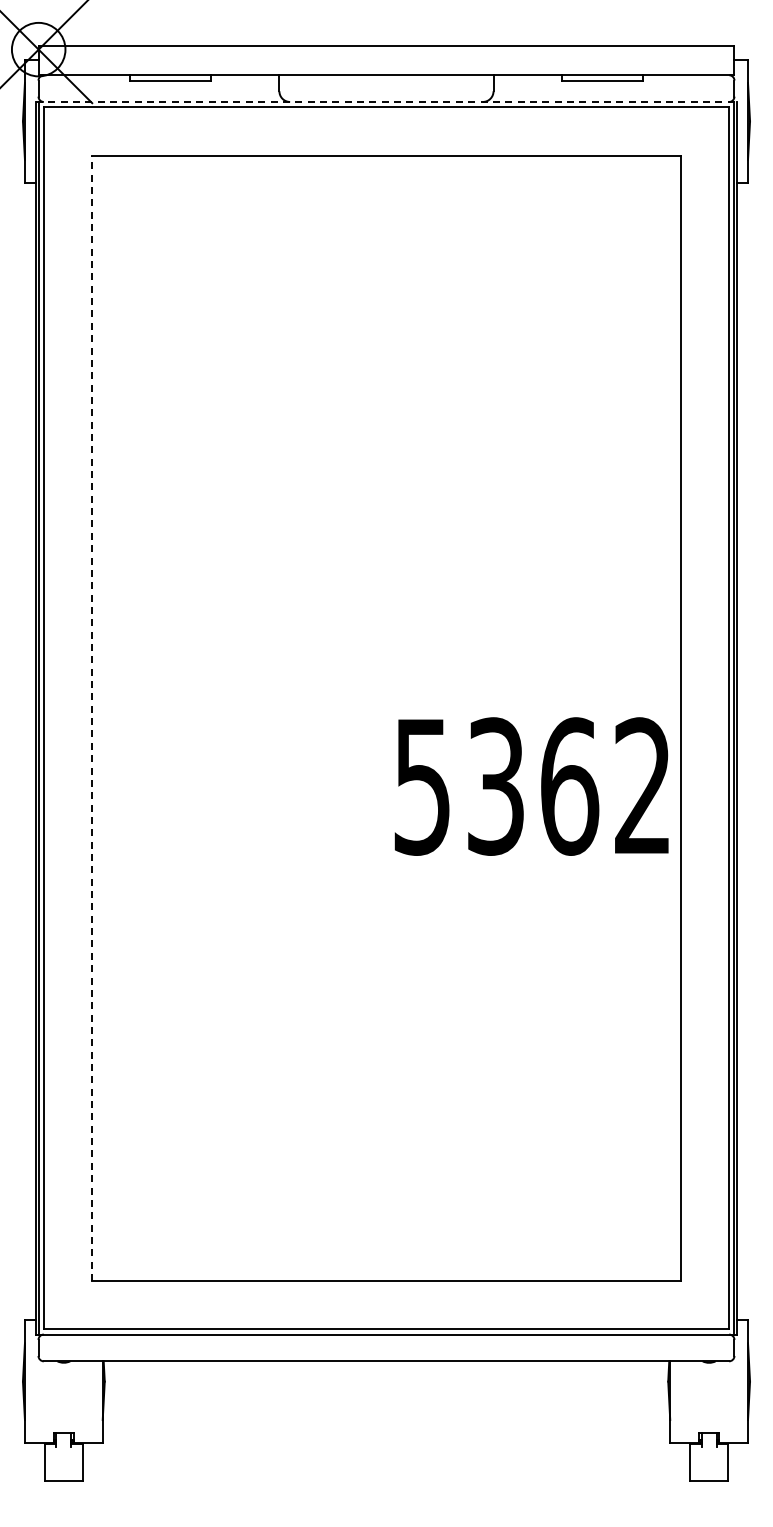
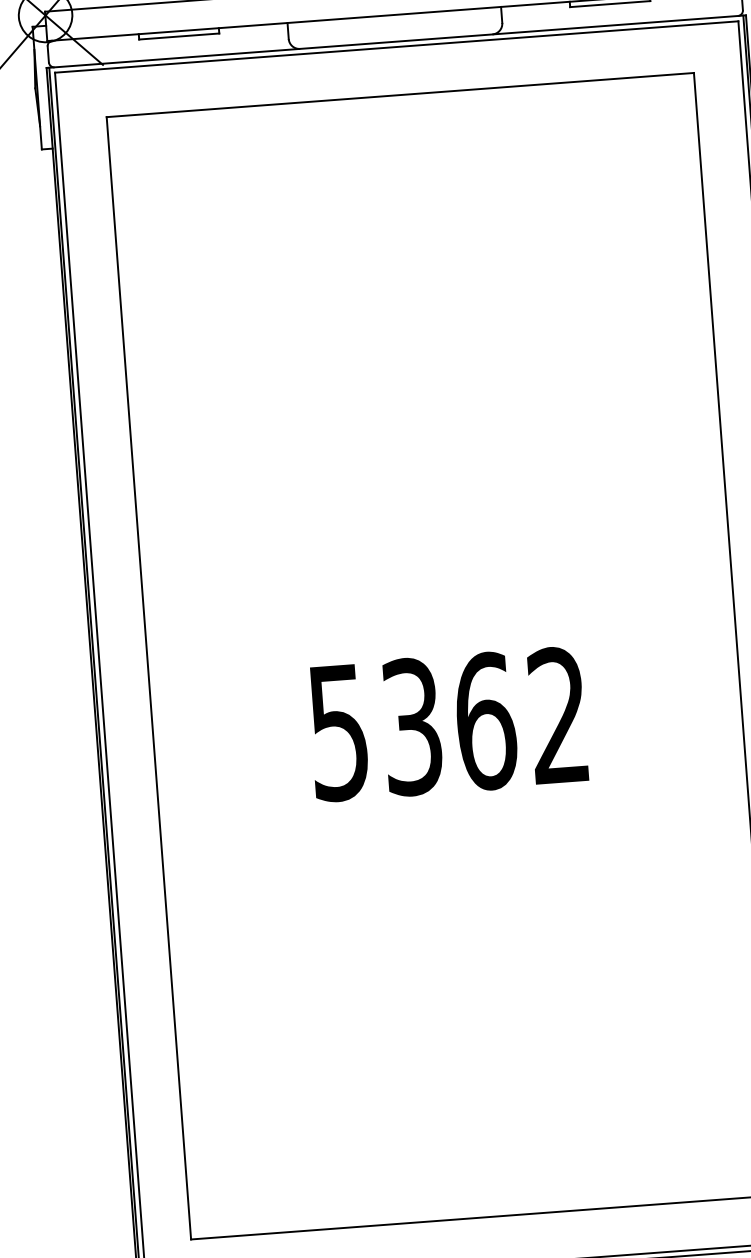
line: (386, 102) -> (396, 42), dashed -> solid
line: (92, 718) -> (149, 678), dashed -> solid
text: (531, 786) -> (447, 724), moved

